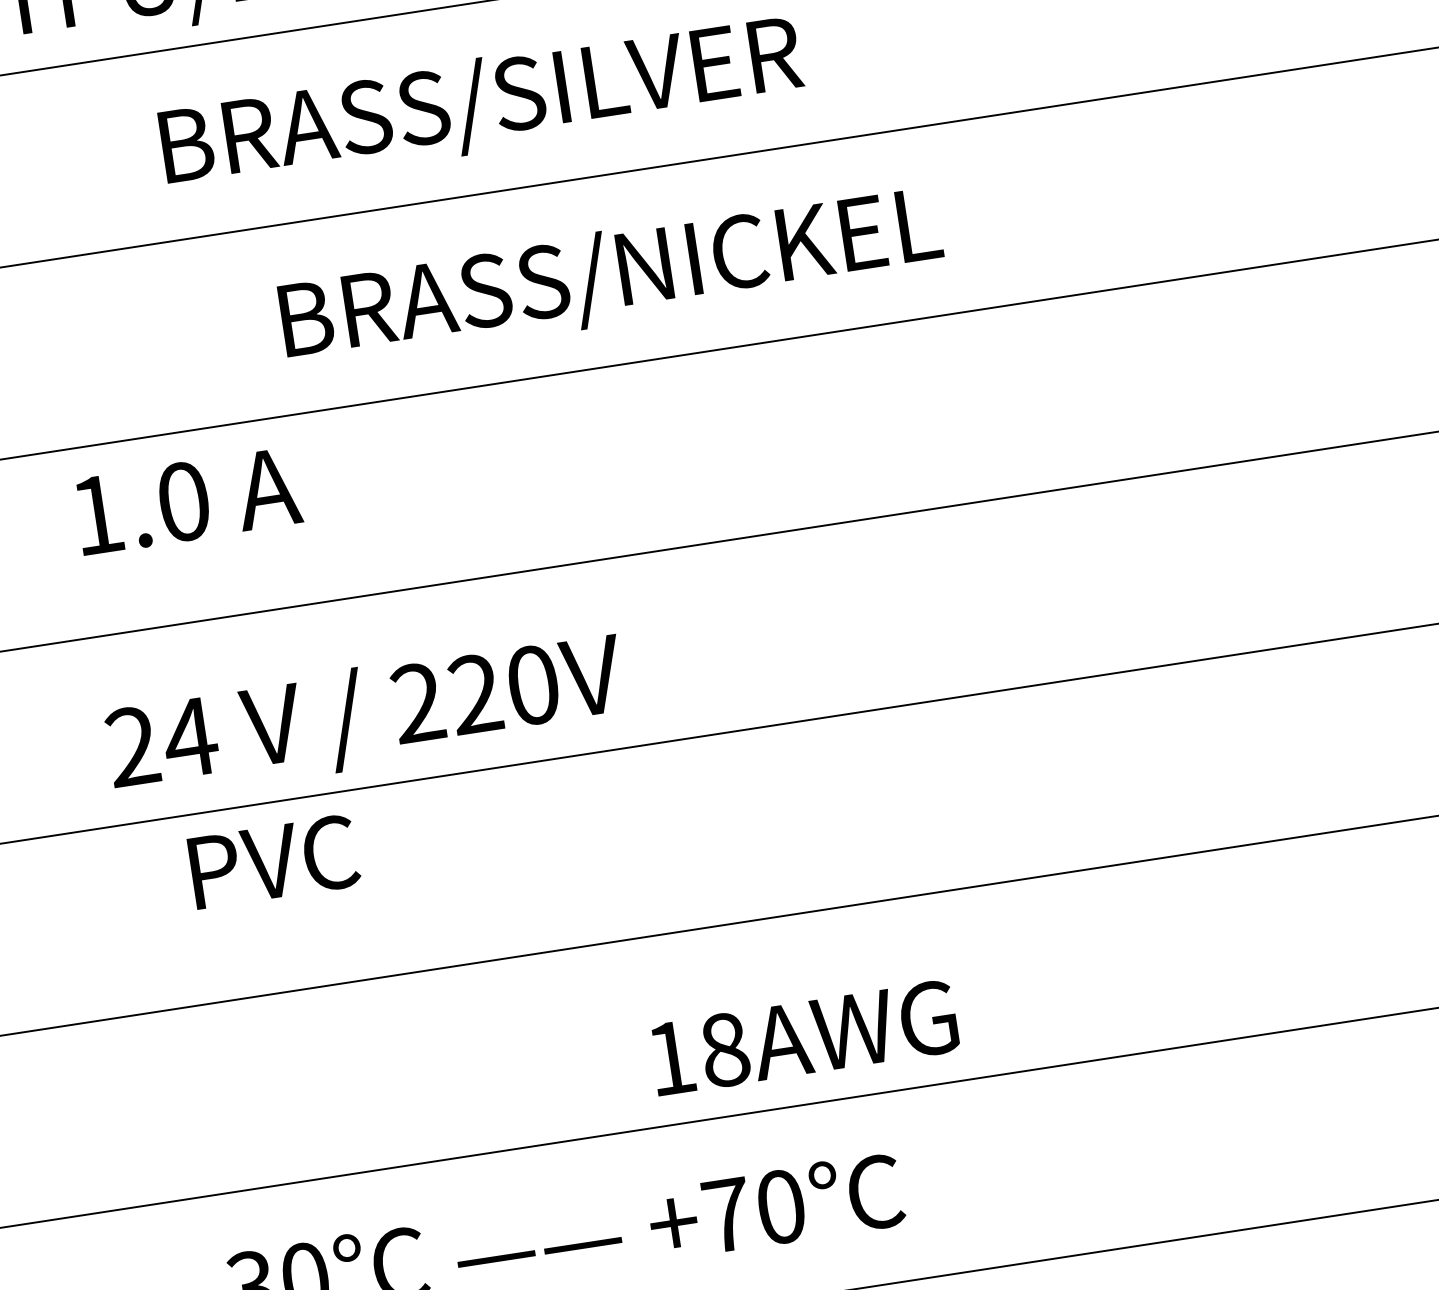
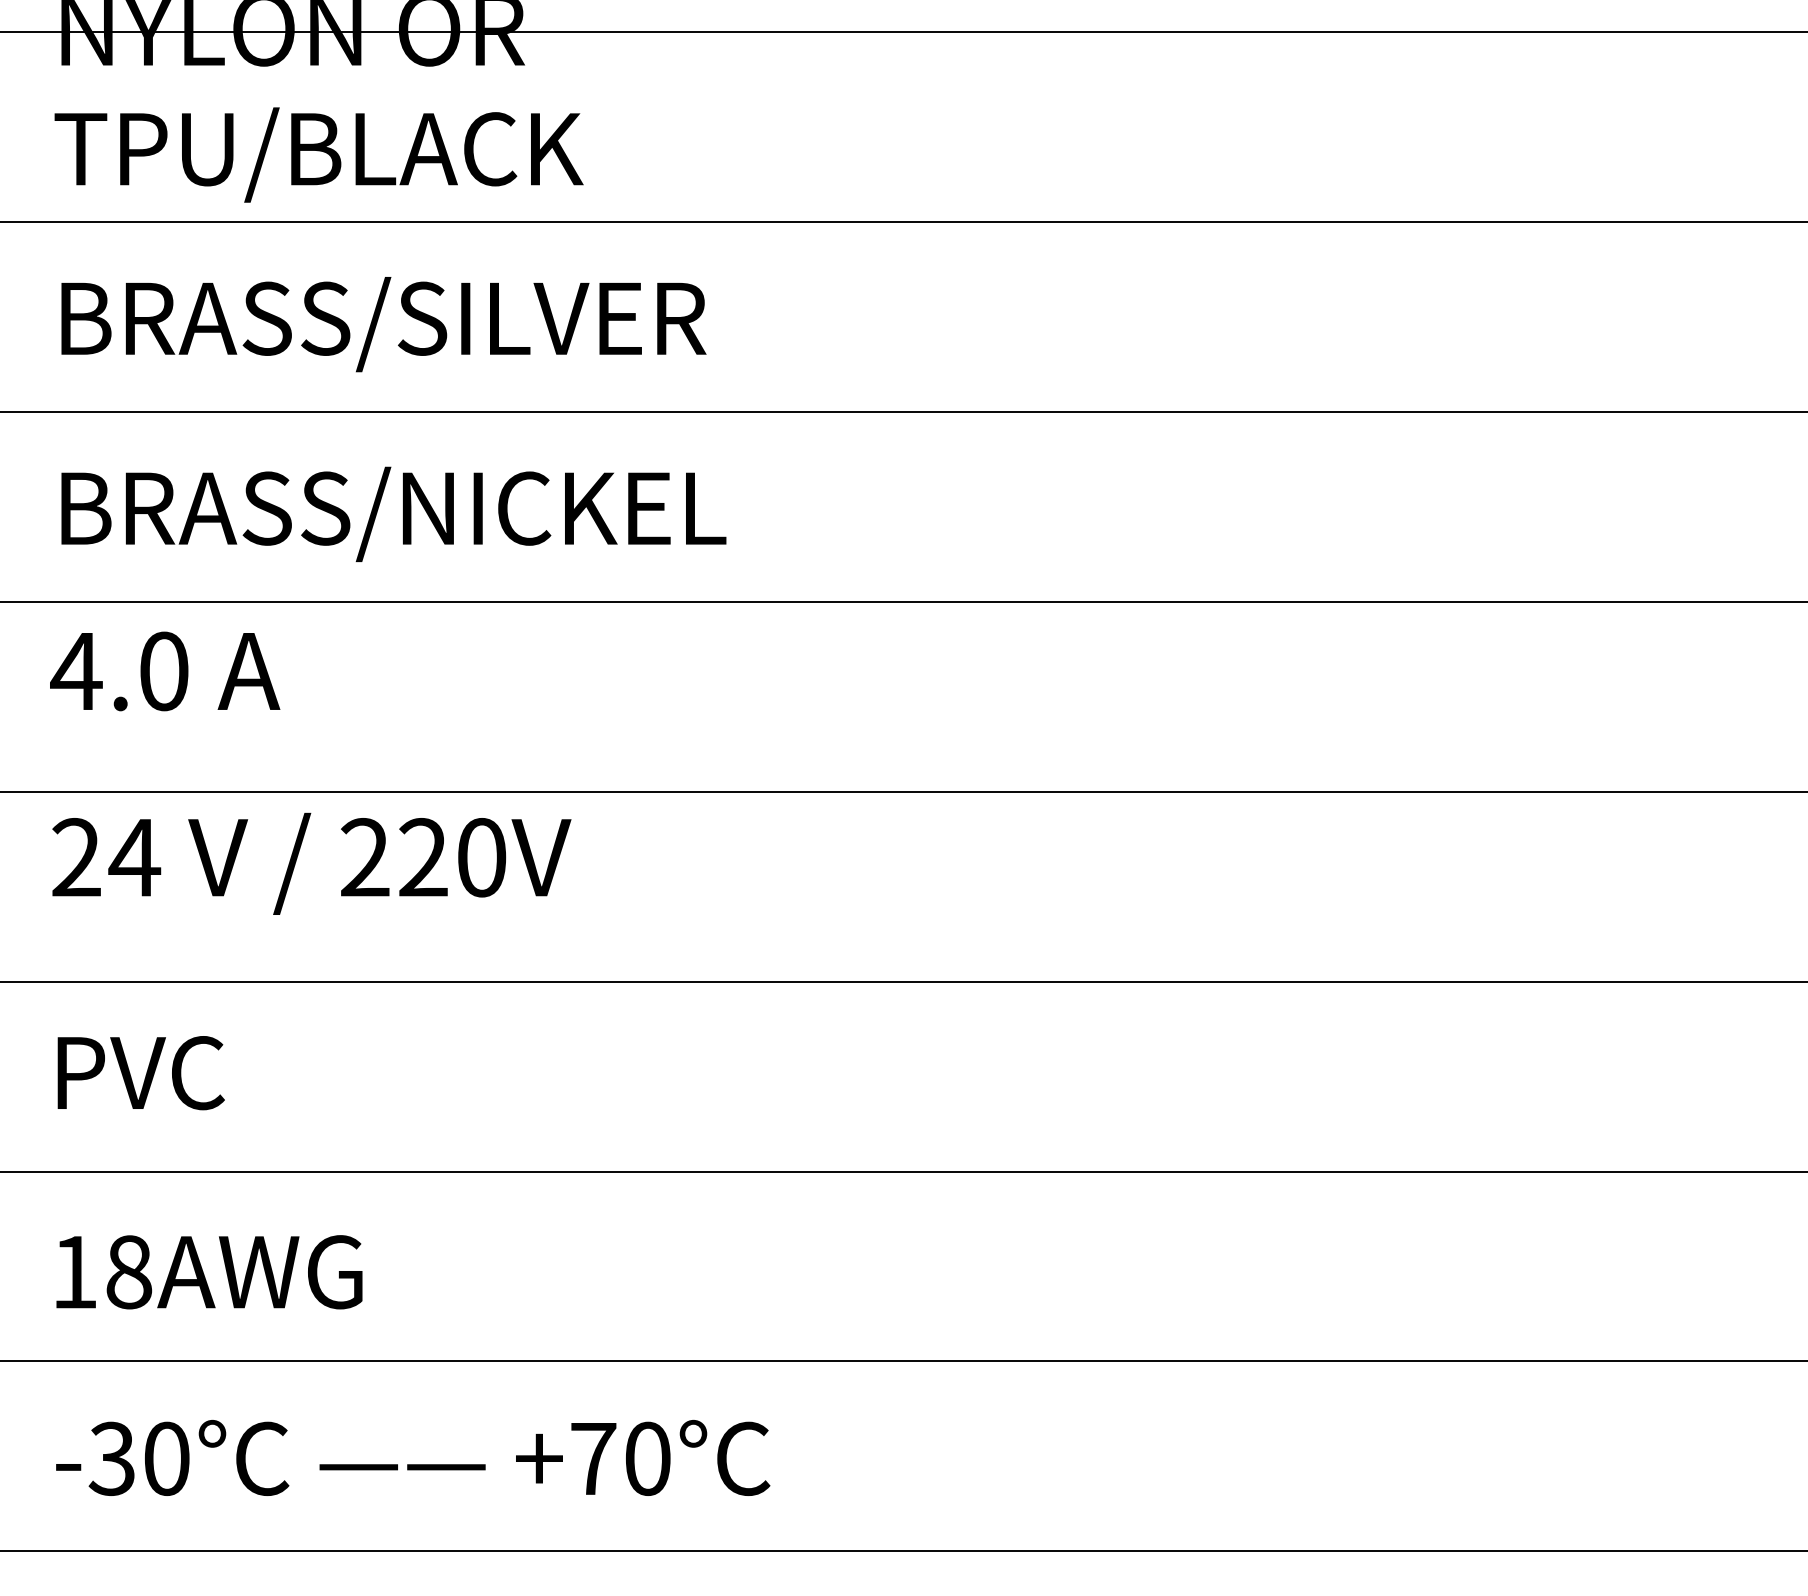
text: (481, 105) -> (383, 324), moved
text: (611, 276) -> (393, 513), moved
text: (97, 515) -> (76, 671), 1.0 -> 4.0
text: (365, 716) -> (311, 863), moved
text: (273, 862) -> (140, 1073), moved
text: (804, 1038) -> (209, 1272), moved

